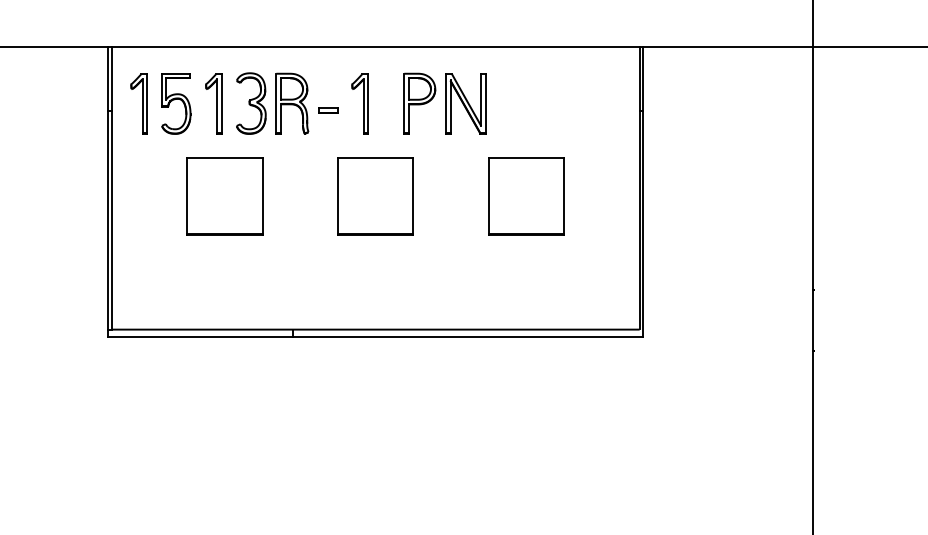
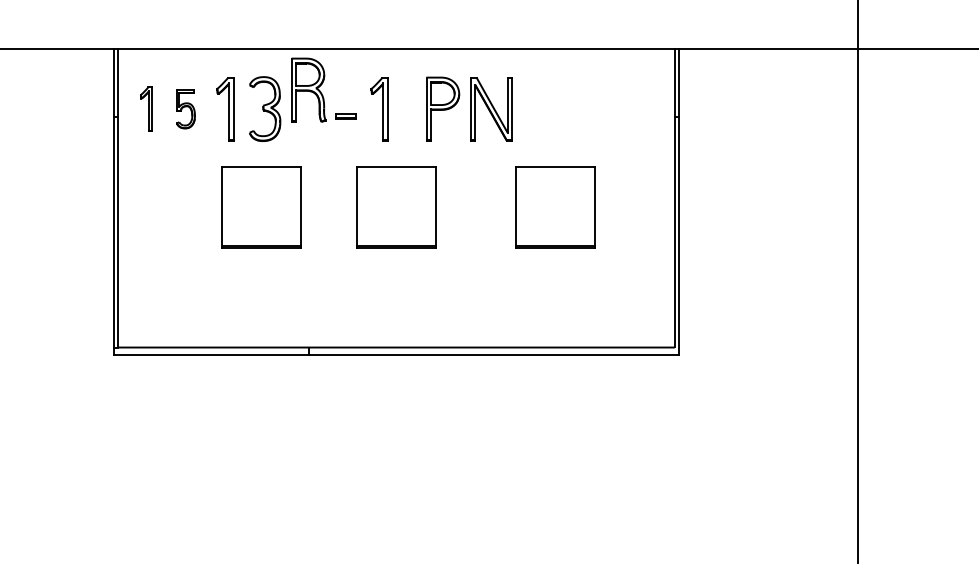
part: (138, 103) -> (146, 109), size x0.7
part: (175, 103) -> (185, 109), size x0.6
part: (292, 103) -> (308, 89), moved
part: (225, 196) -> (261, 207), moved

